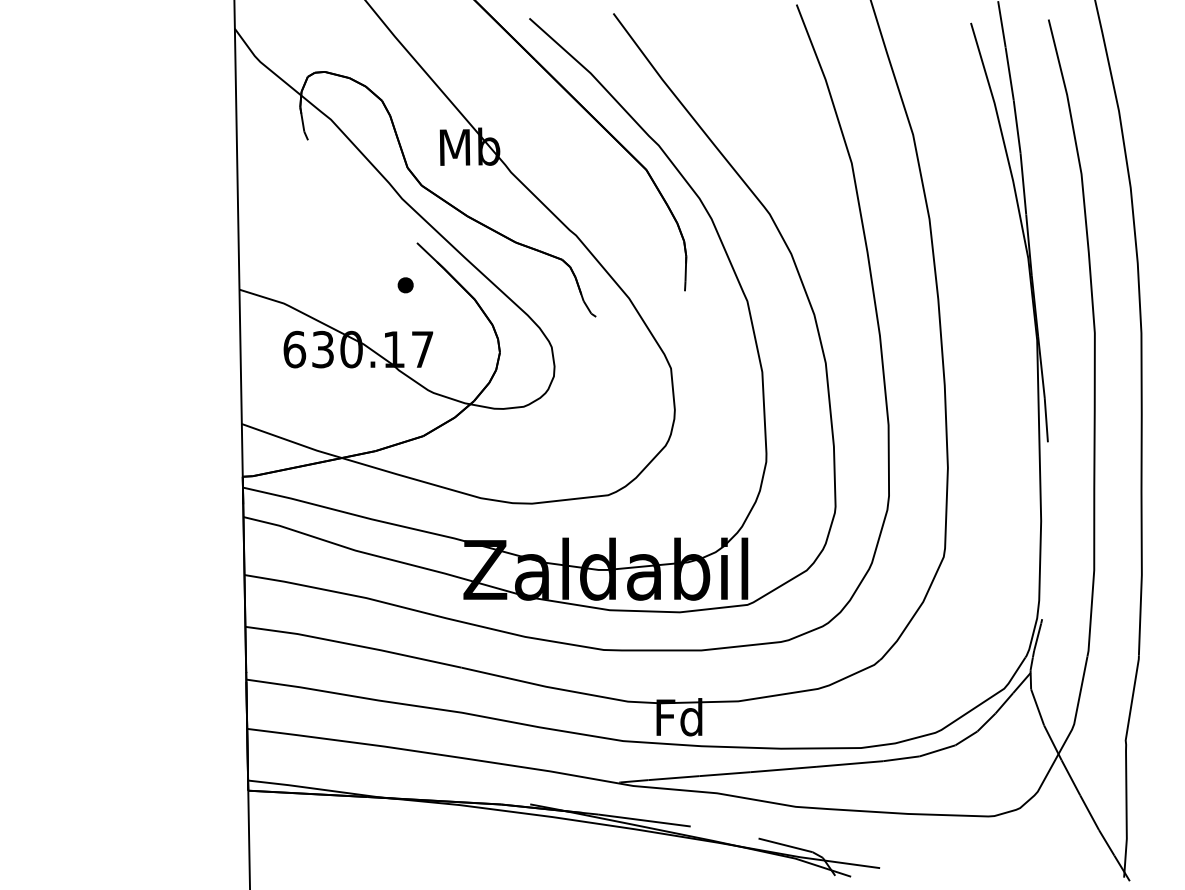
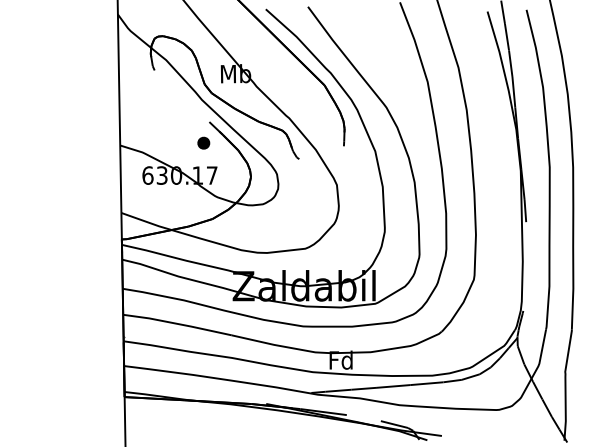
part: (405, 285) -> (203, 143), size x1.6

